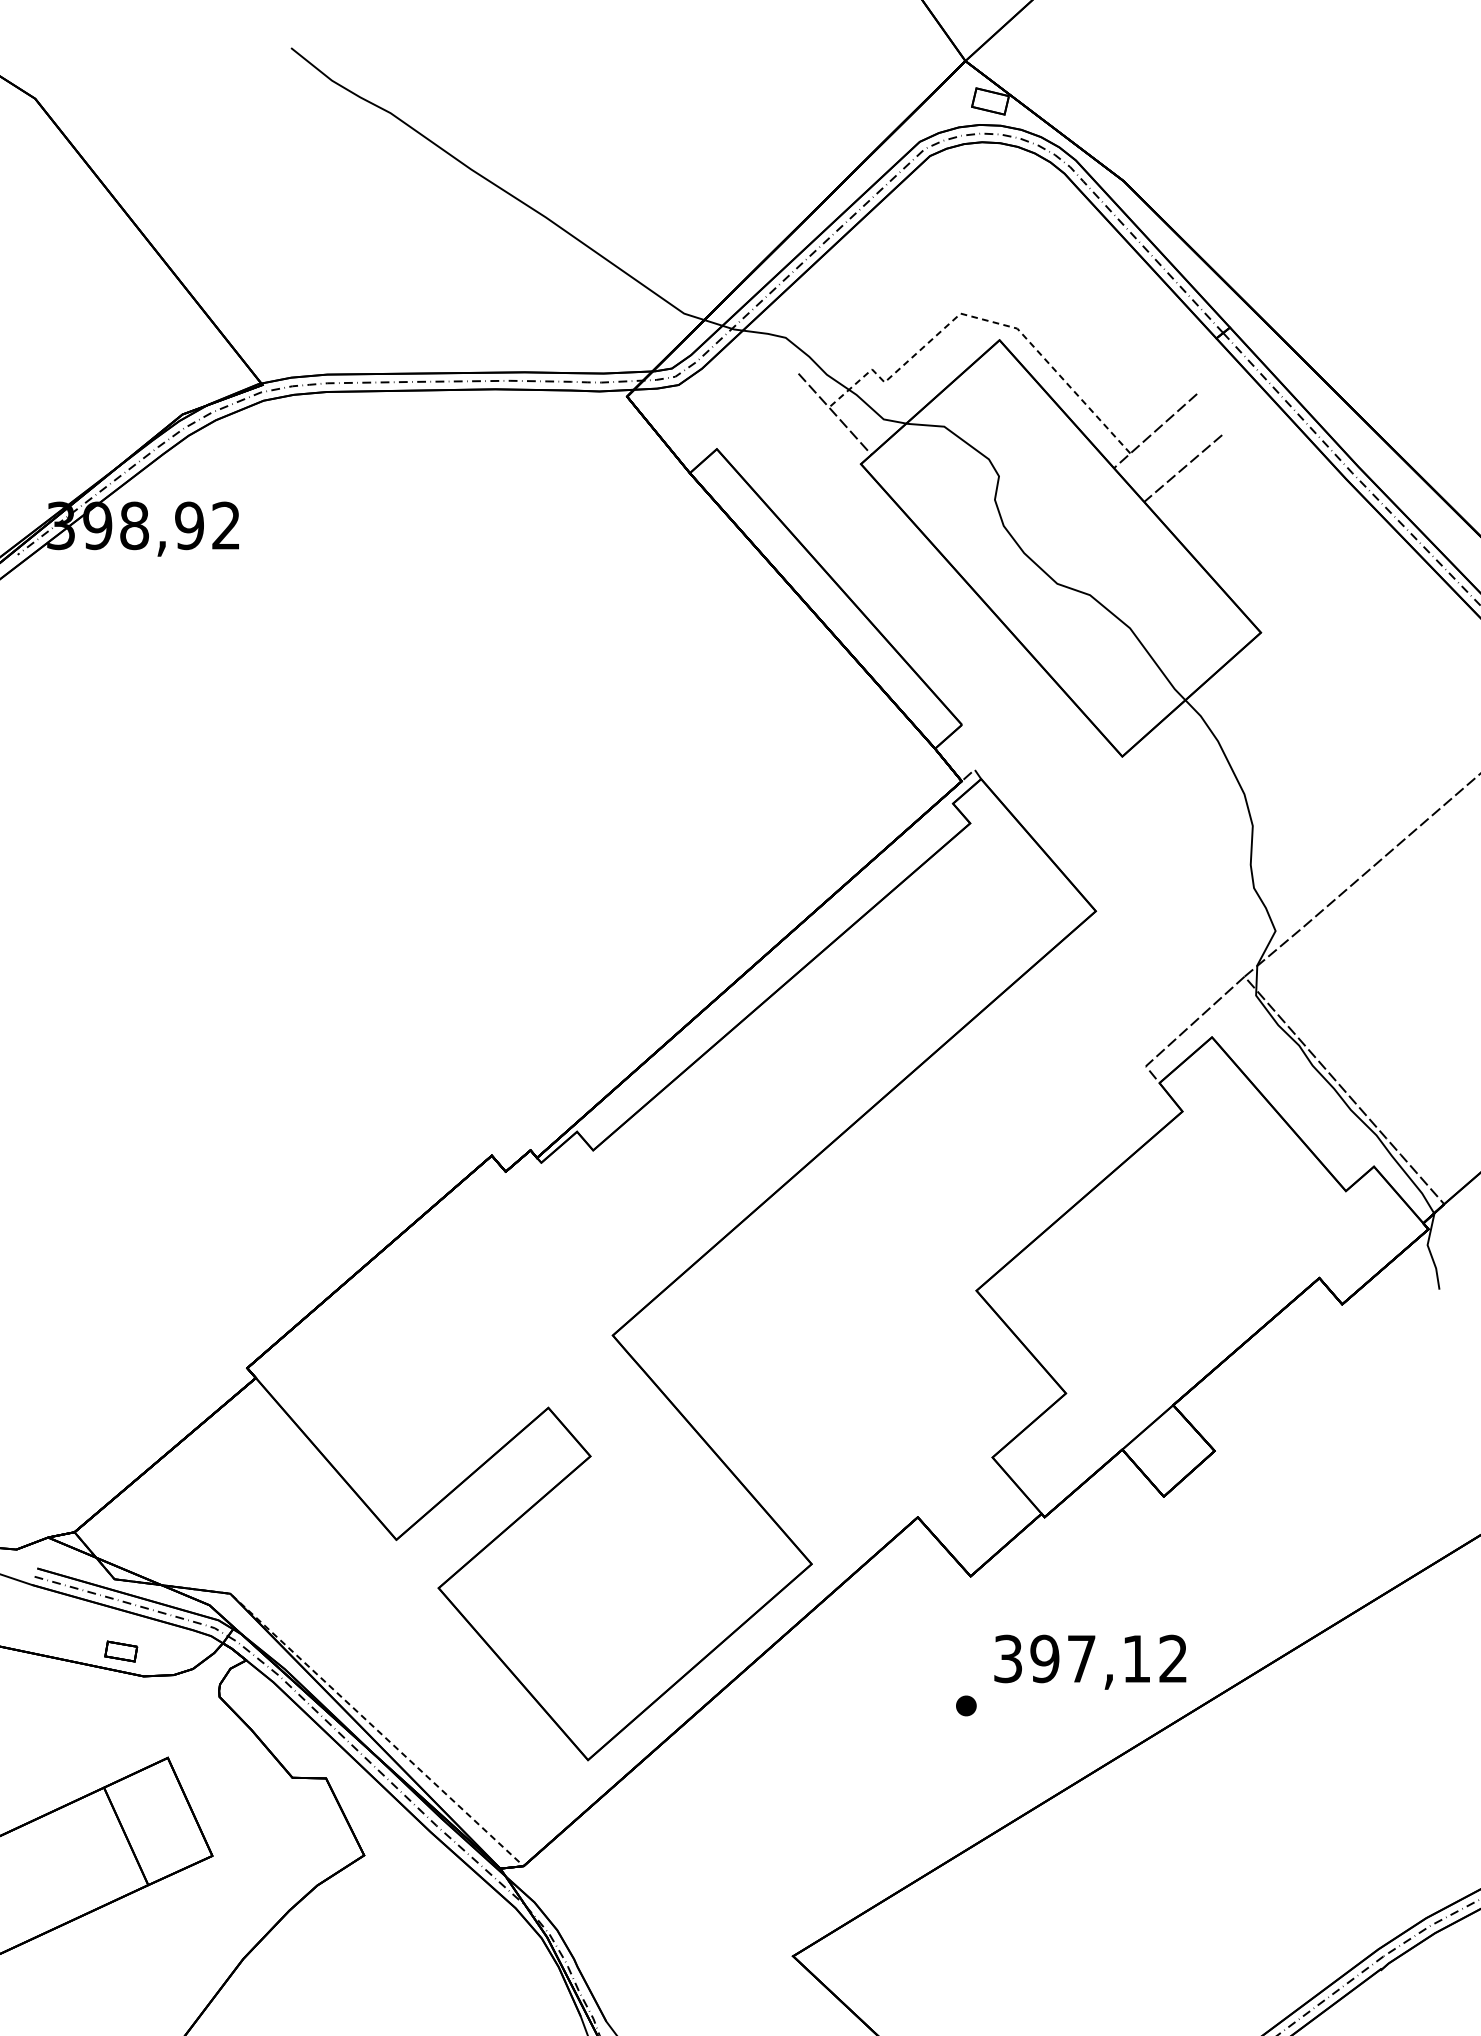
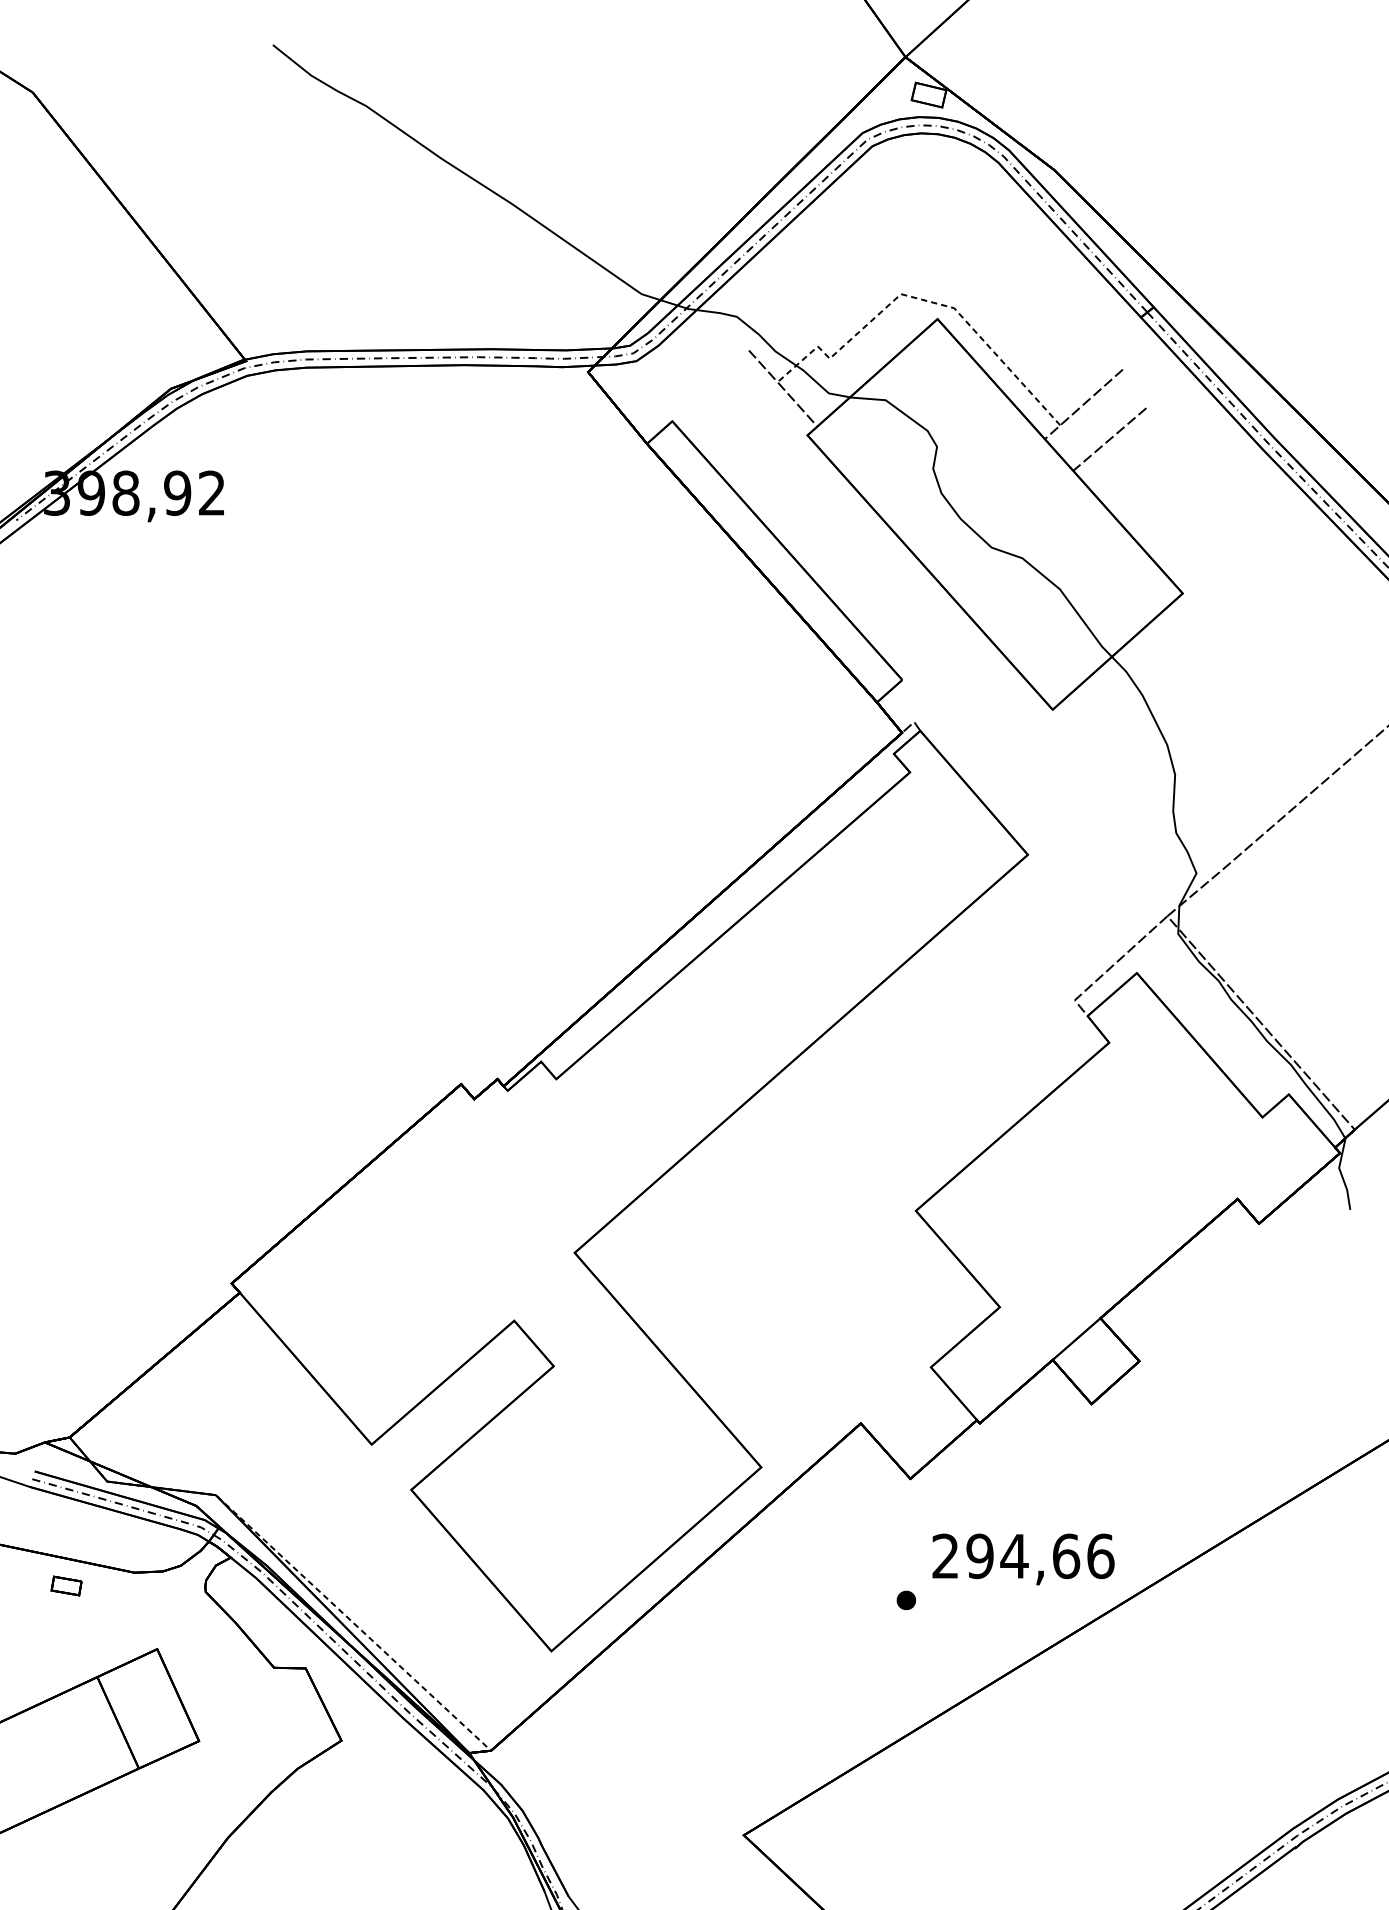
part: (121, 1651) -> (66, 1585), moved
text: (1091, 1658) -> (1023, 1555), 397,12 -> 294,66

